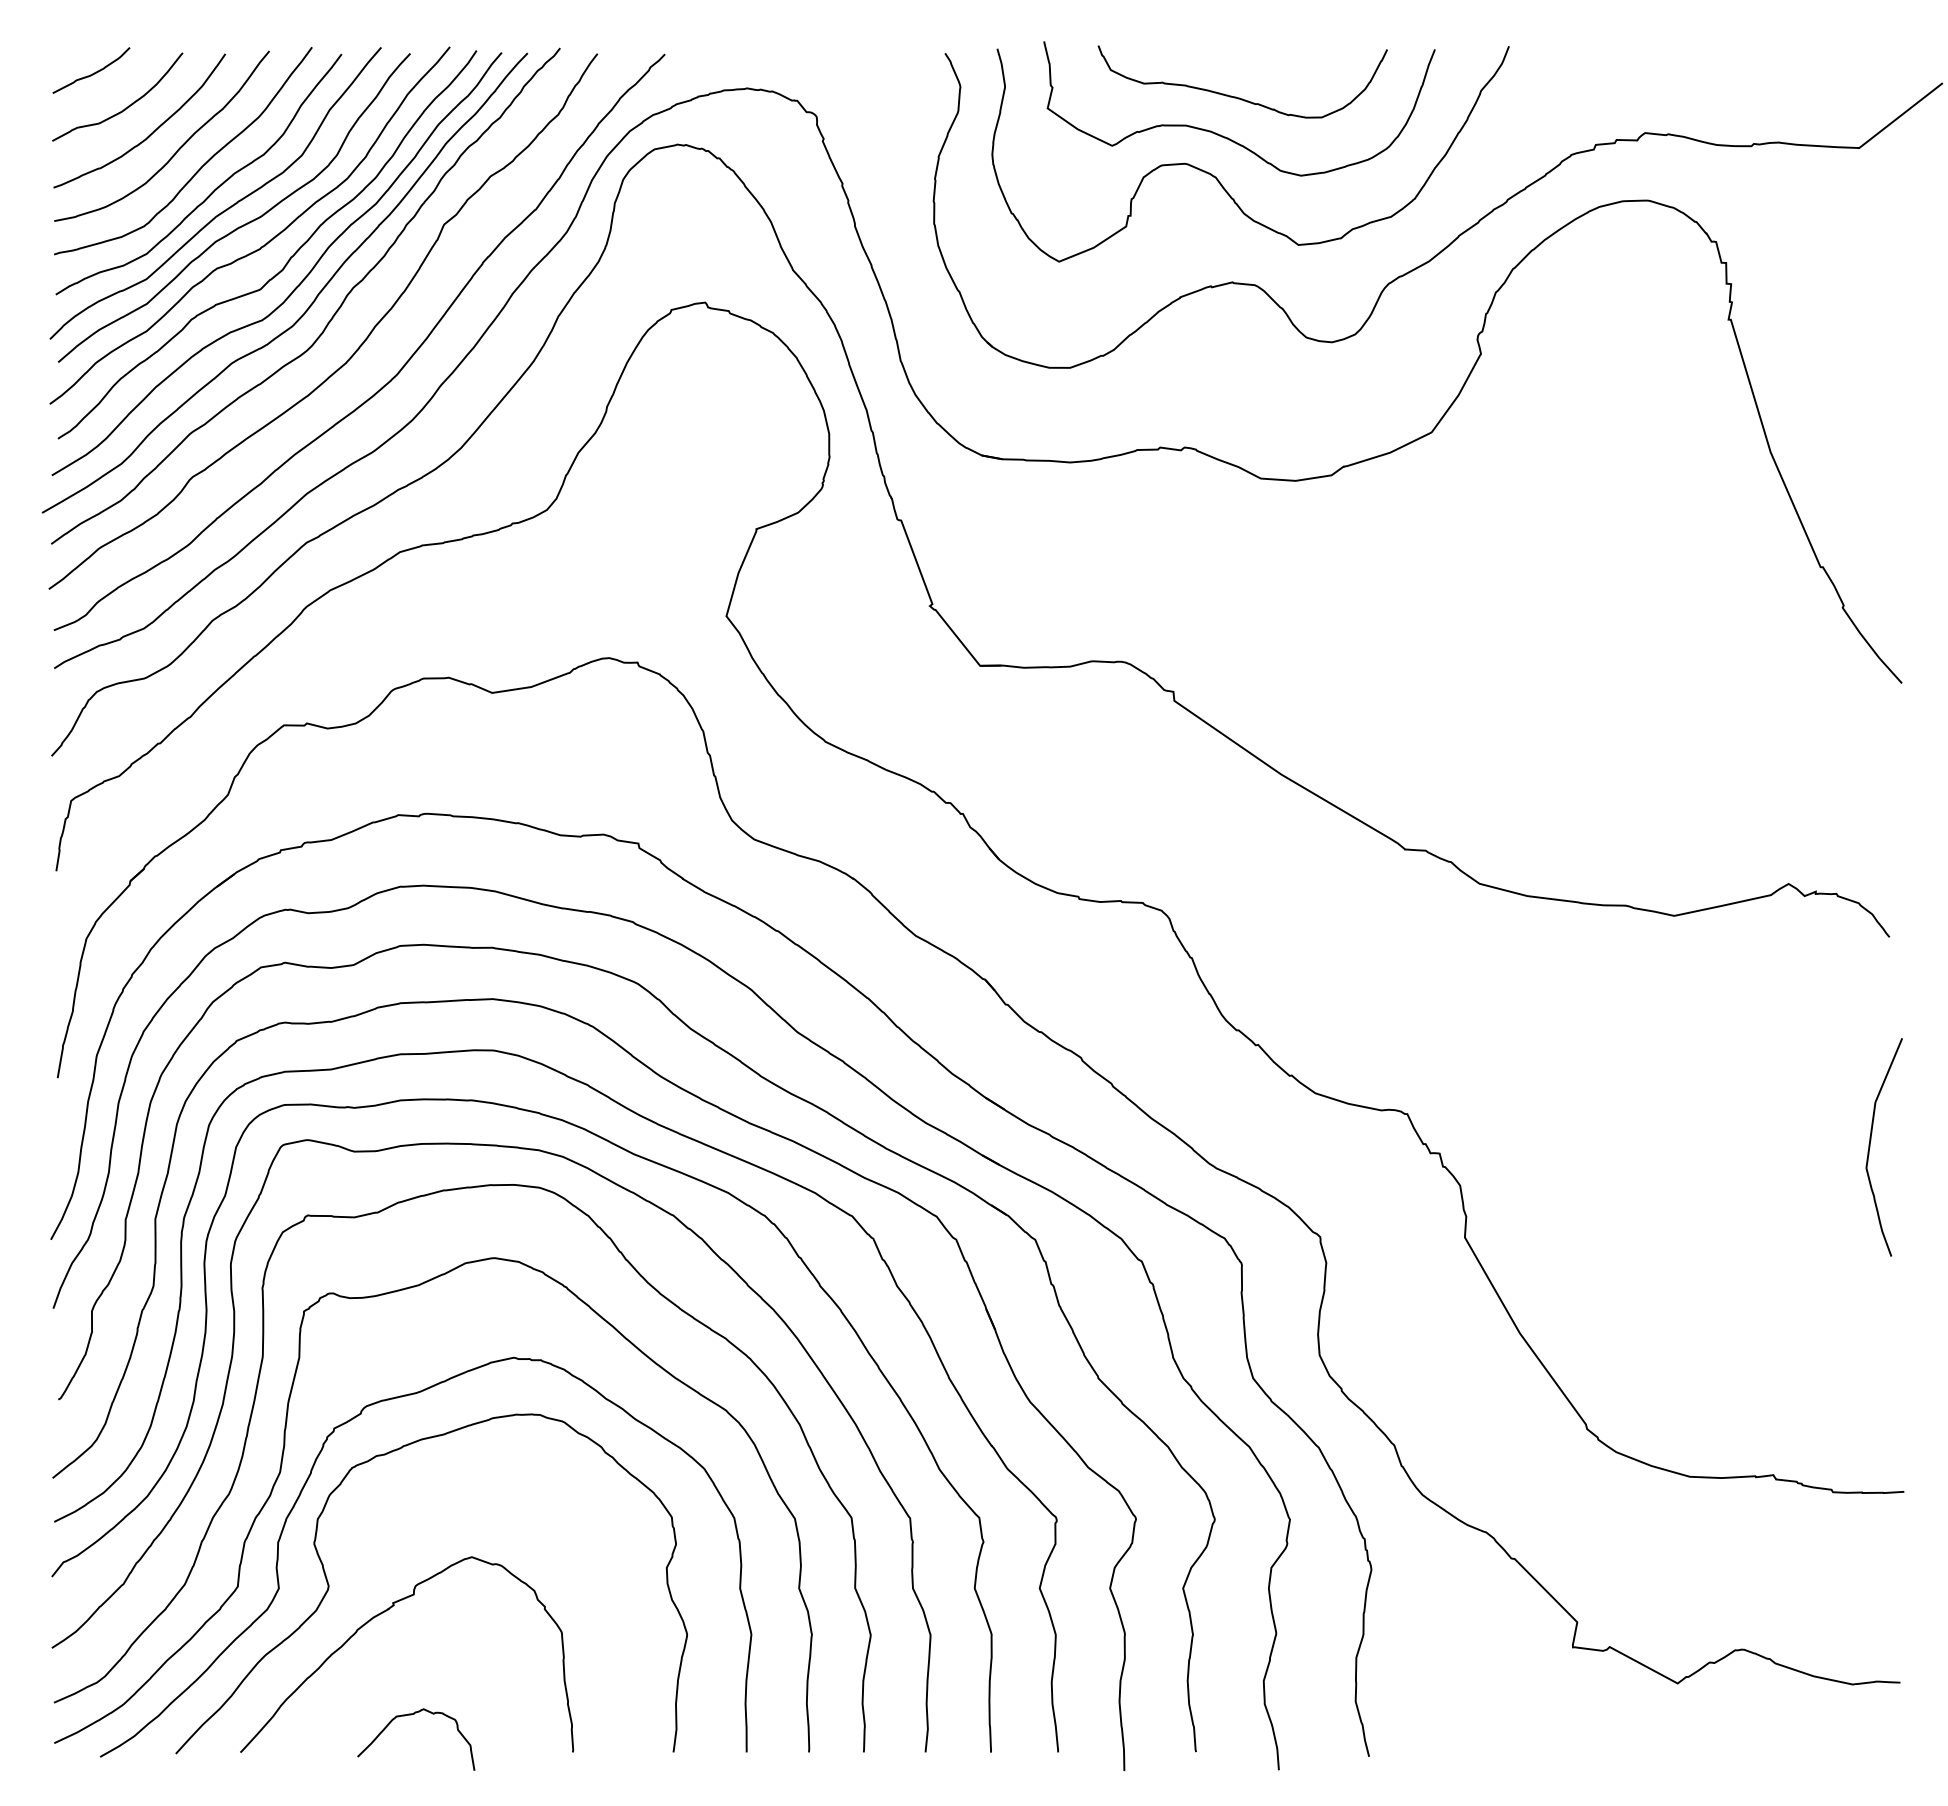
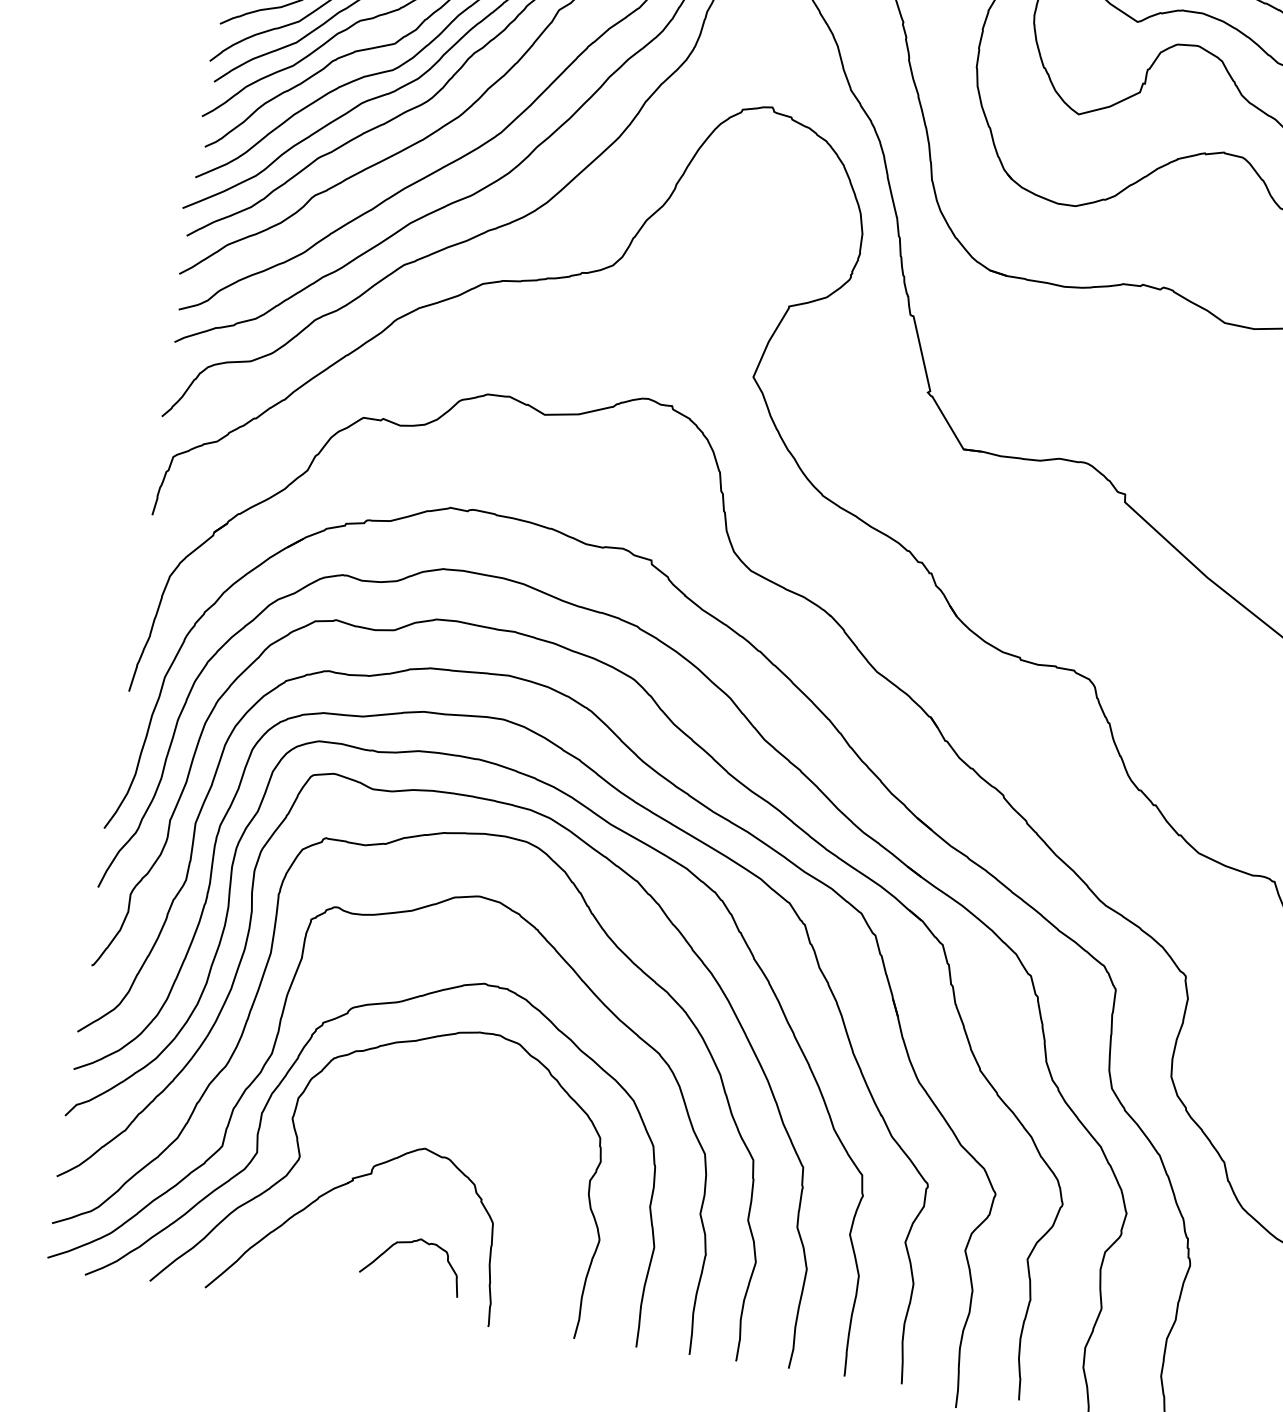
curve: (411, 1715) -> (410, 1243), moved

